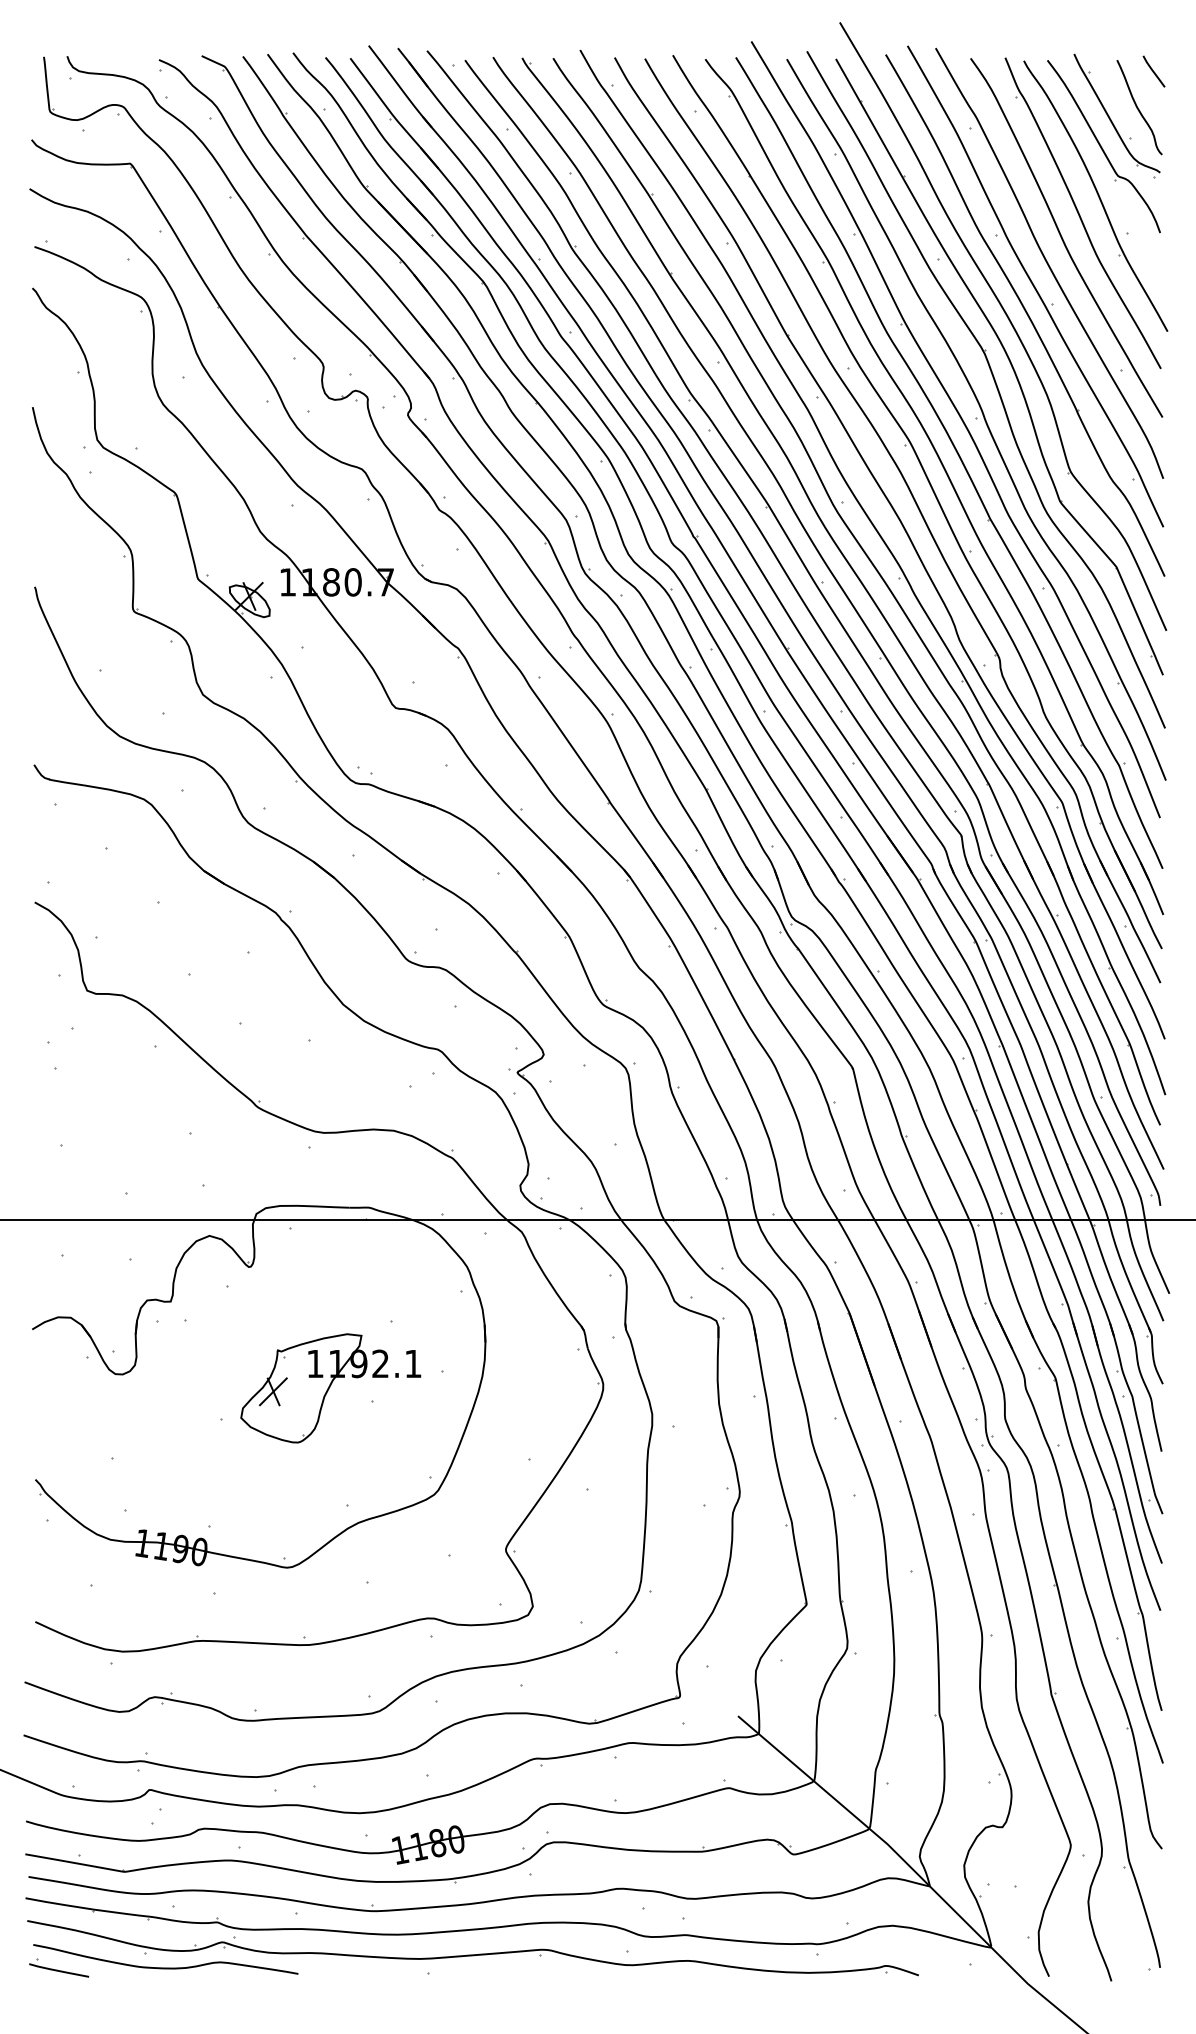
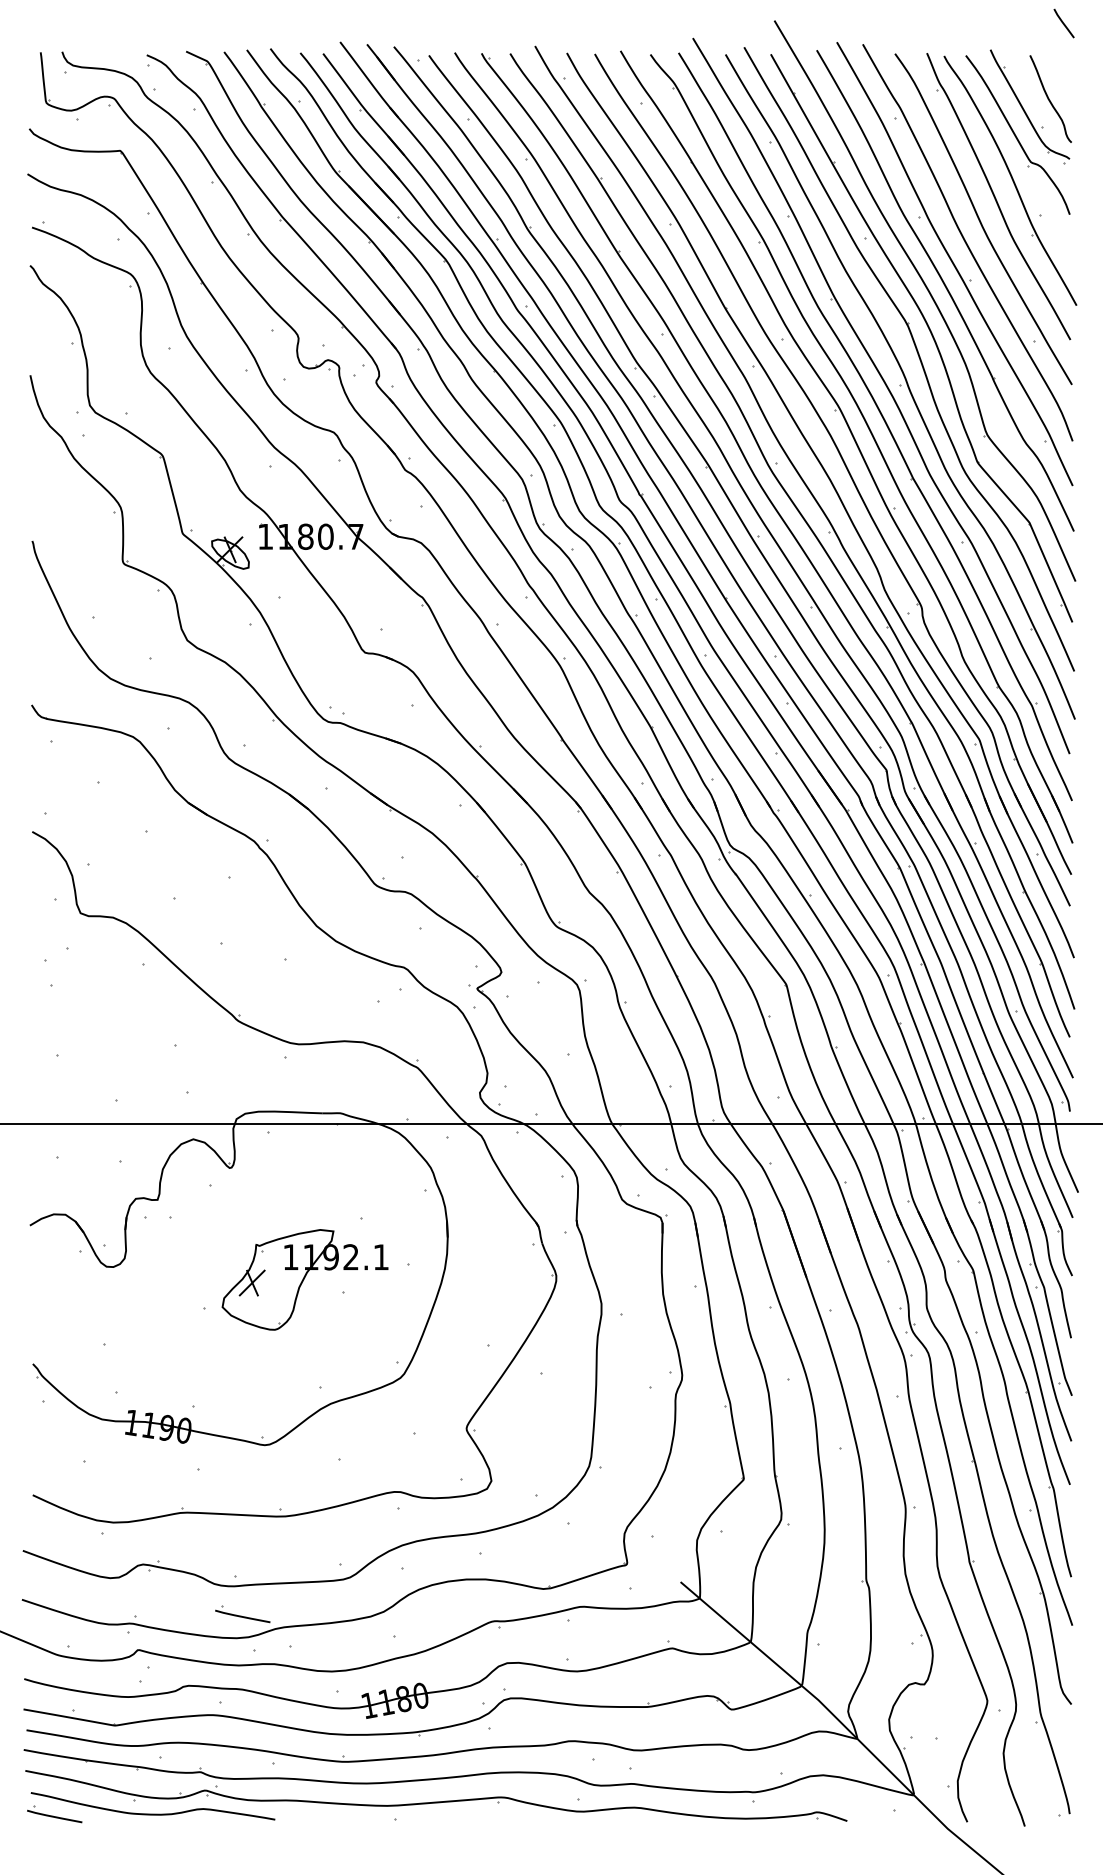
line: (1153, 71) -> (1063, 23), moved
part: (263, 1750) -> (243, 1613), added

